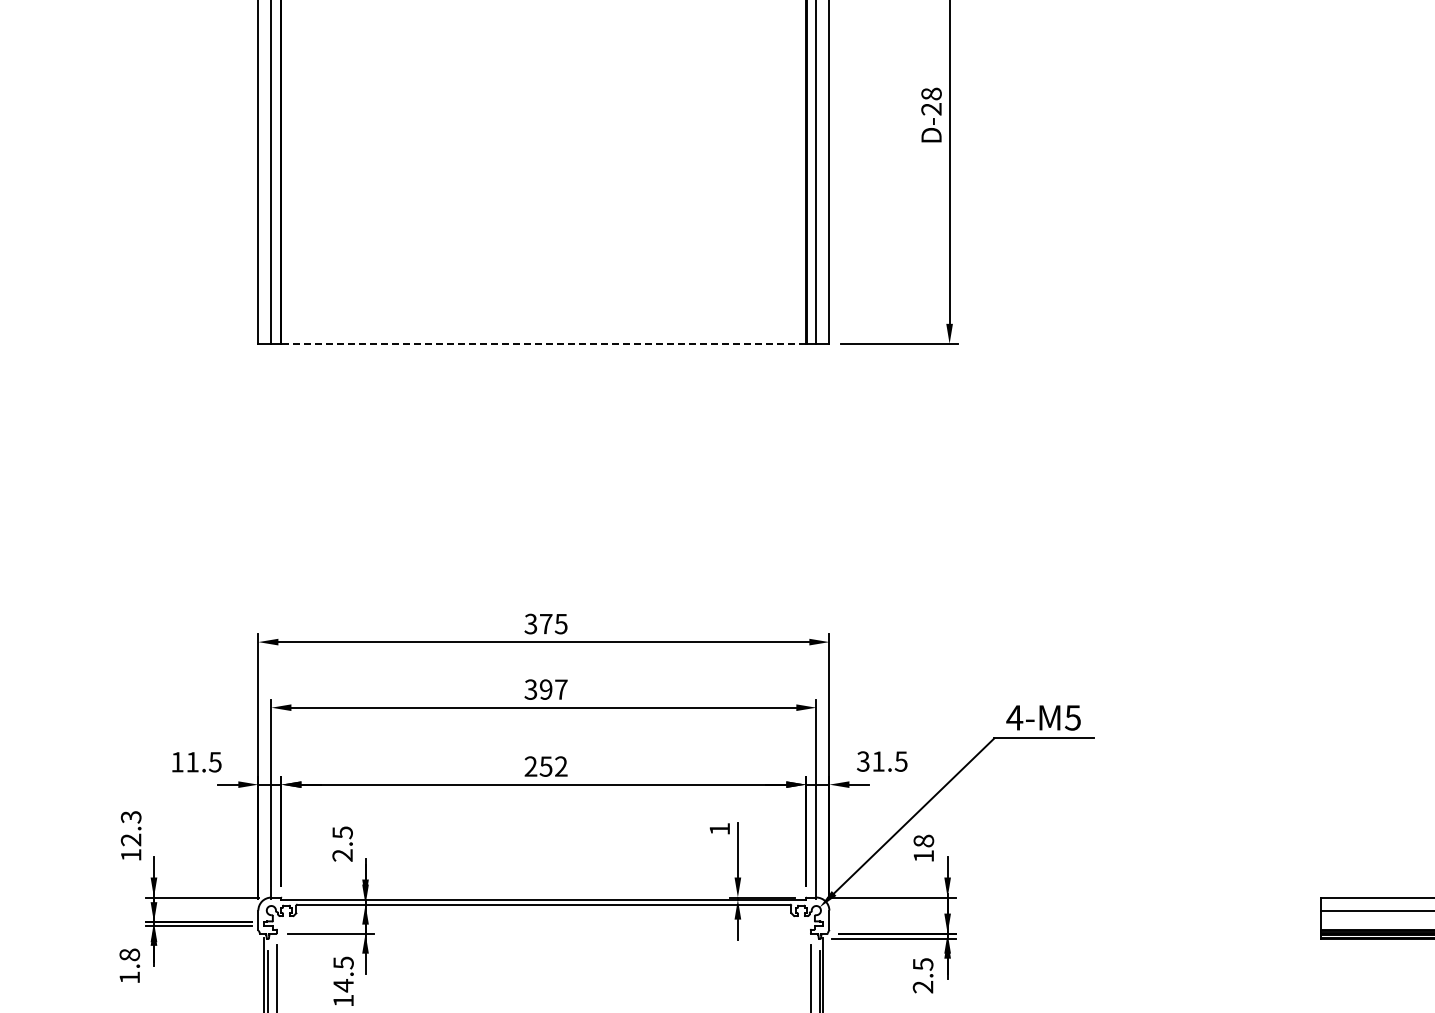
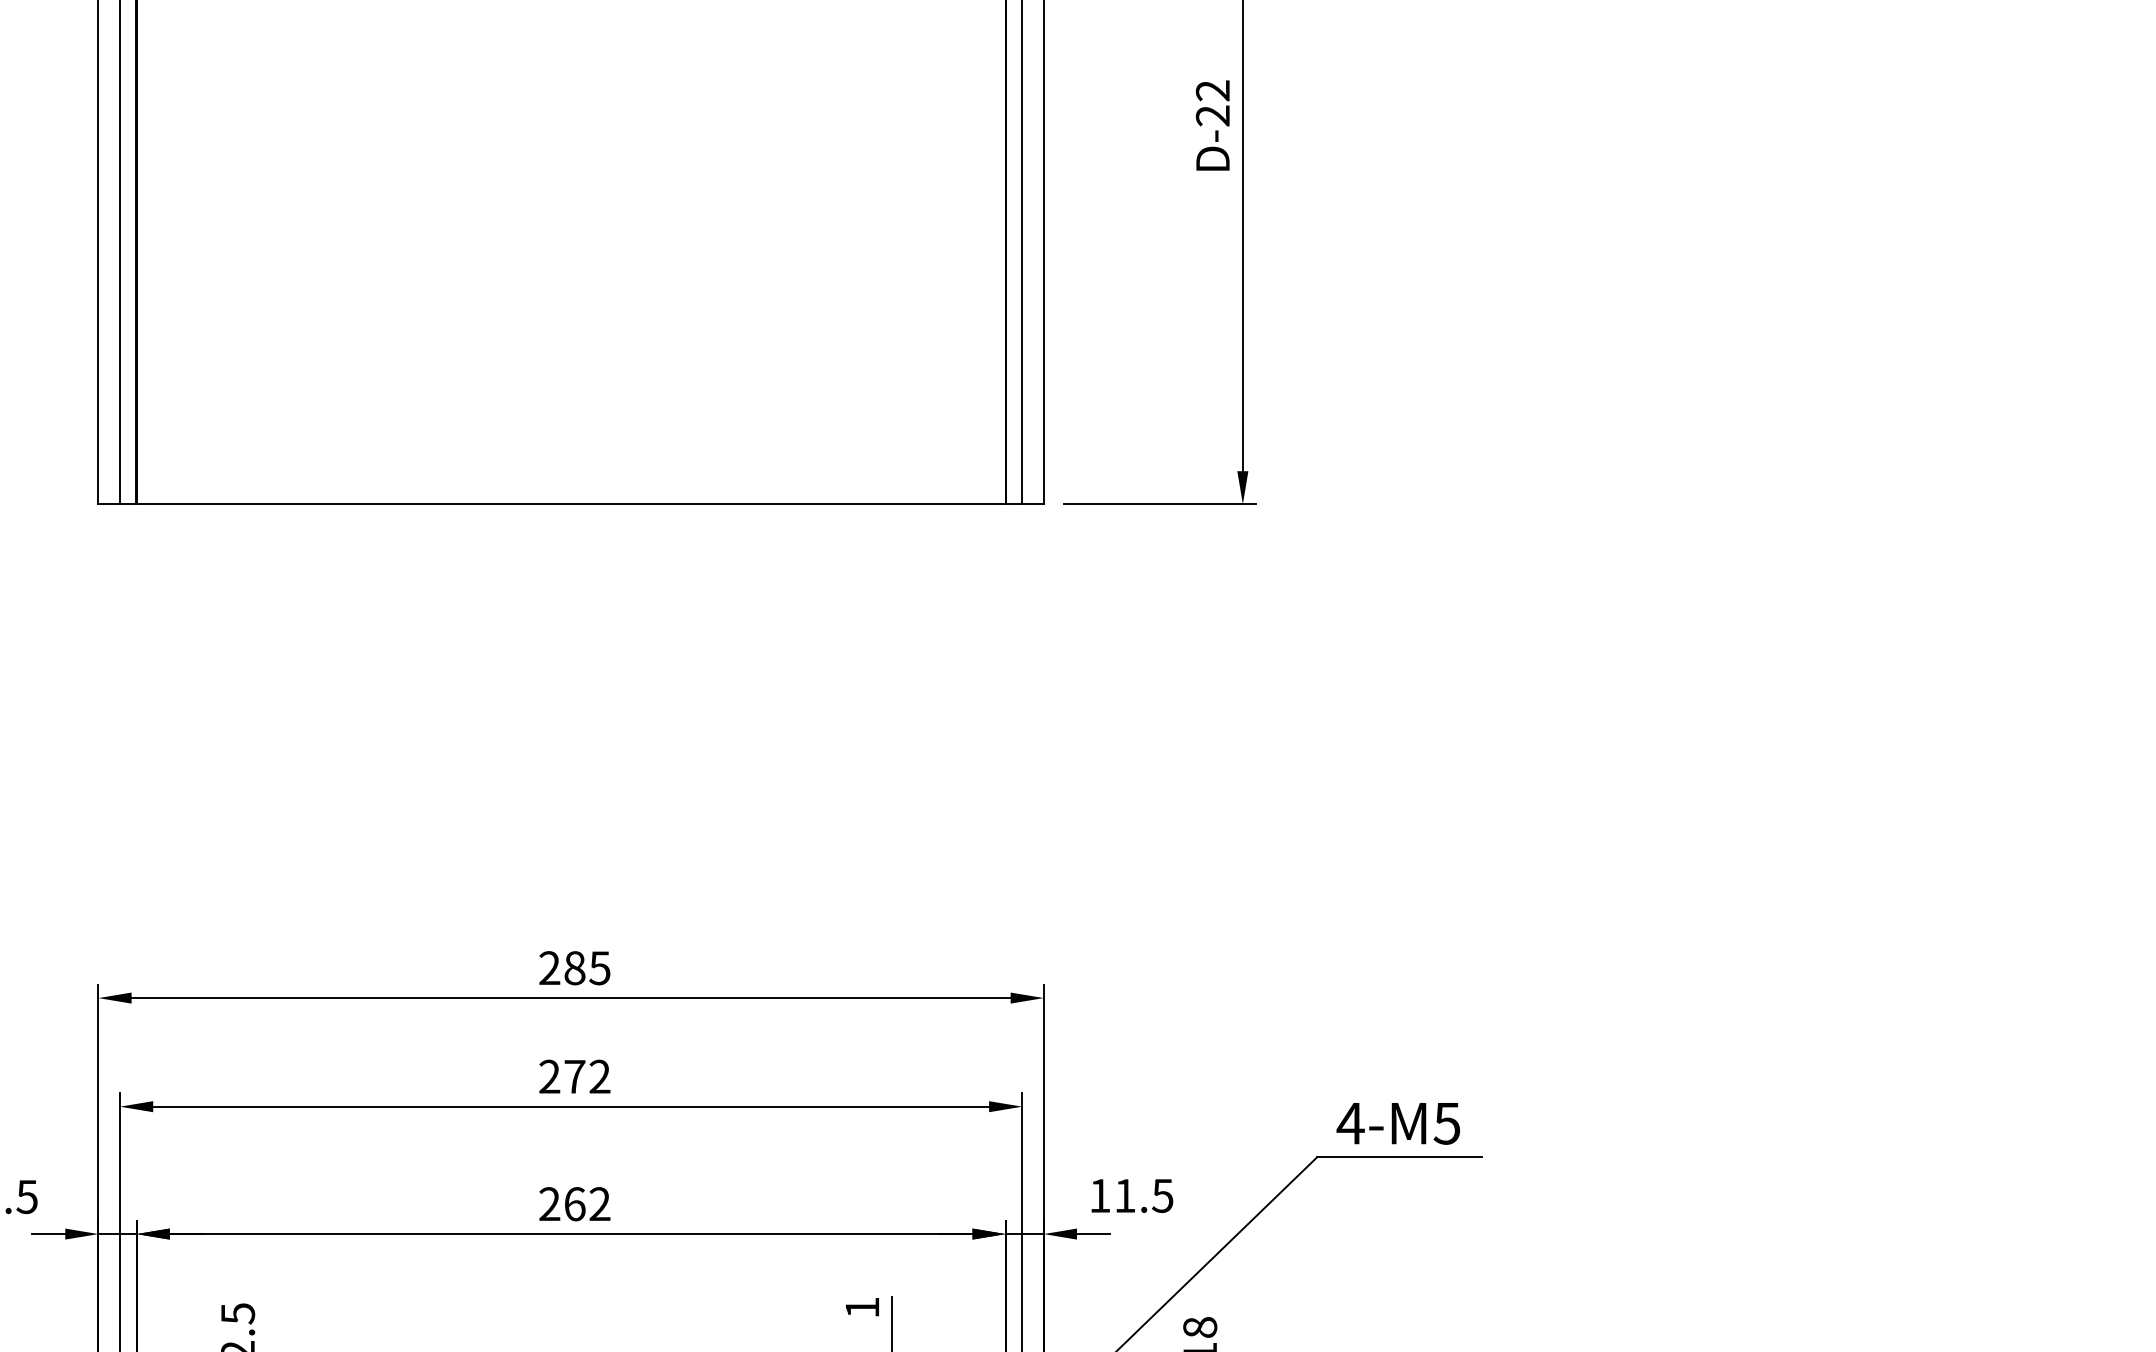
text: (931, 93) -> (1212, 89), D-28 -> D-22
line: (543, 343) -> (570, 503), dashed -> solid
text: (538, 623) -> (562, 967), 375 -> 285
text: (545, 689) -> (573, 1076), 397 -> 272
text: (863, 761) -> (1100, 1195), 31.5 -> 11.5
text: (545, 766) -> (573, 1204), 252 -> 262

